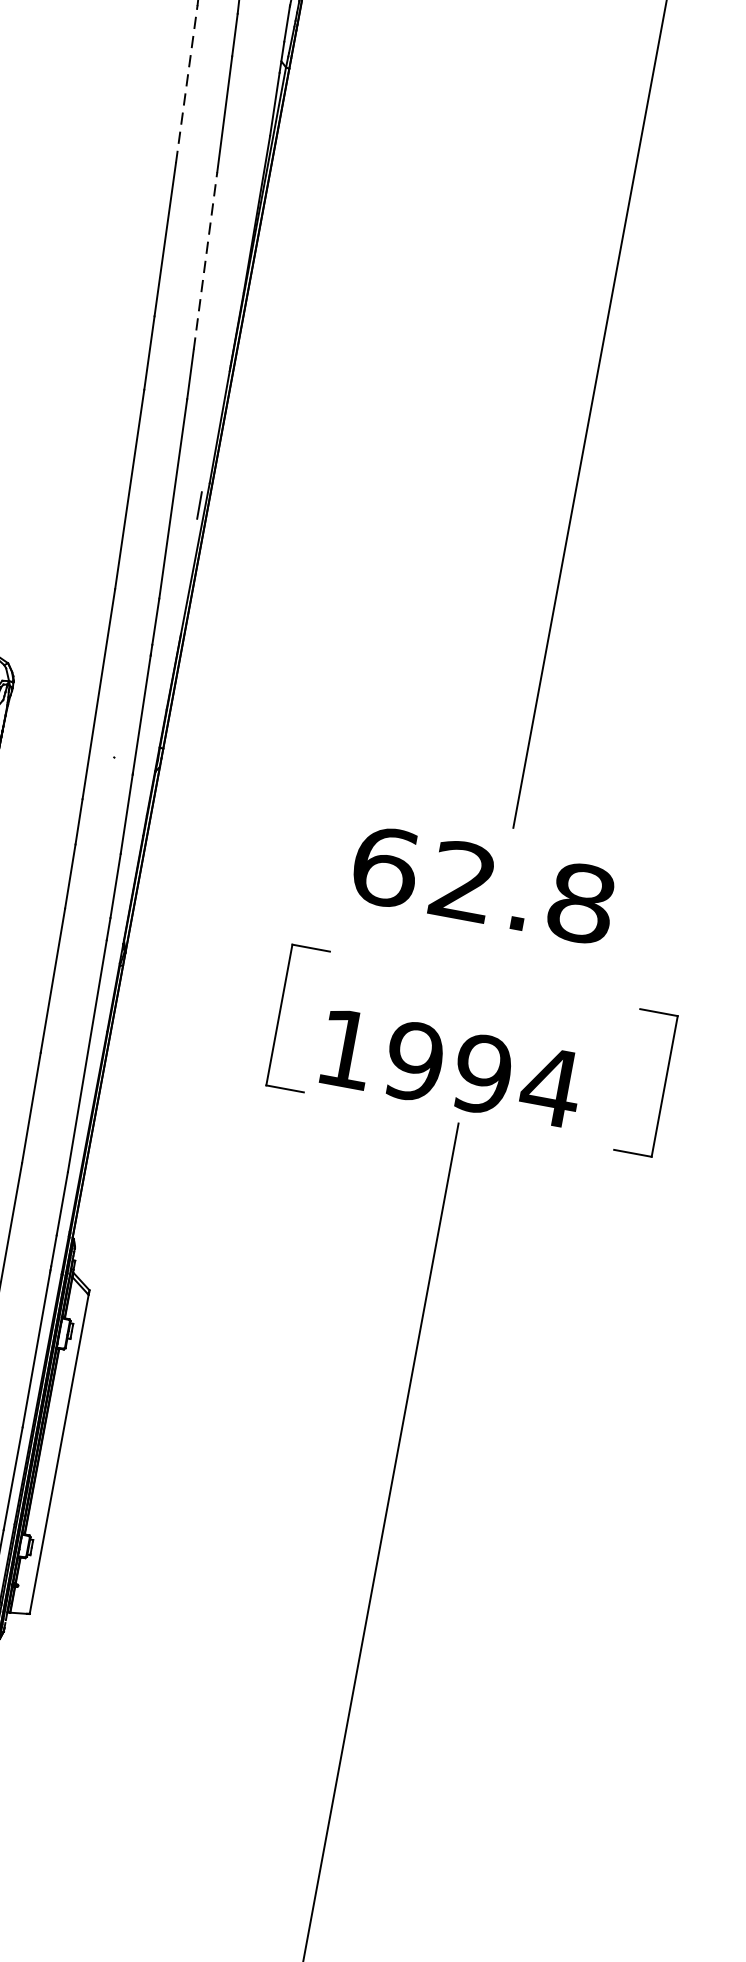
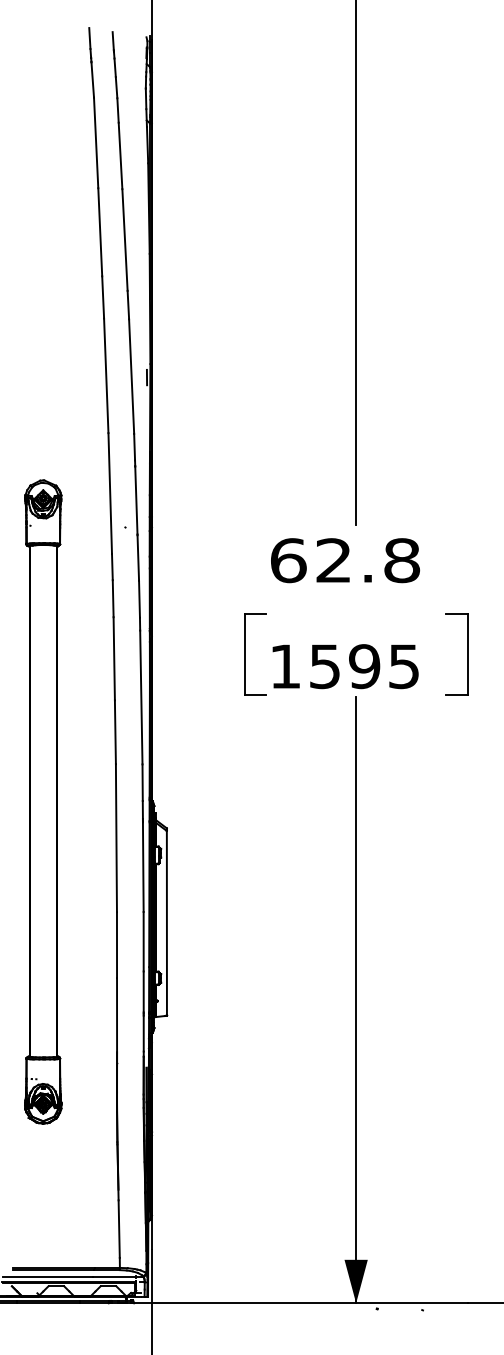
line: (187, 83) -> (96, 142), dashed -> solid
line: (206, 261) -> (125, 240), dashed -> solid
text: (482, 1074) -> (364, 666), 1994 -> 1595

